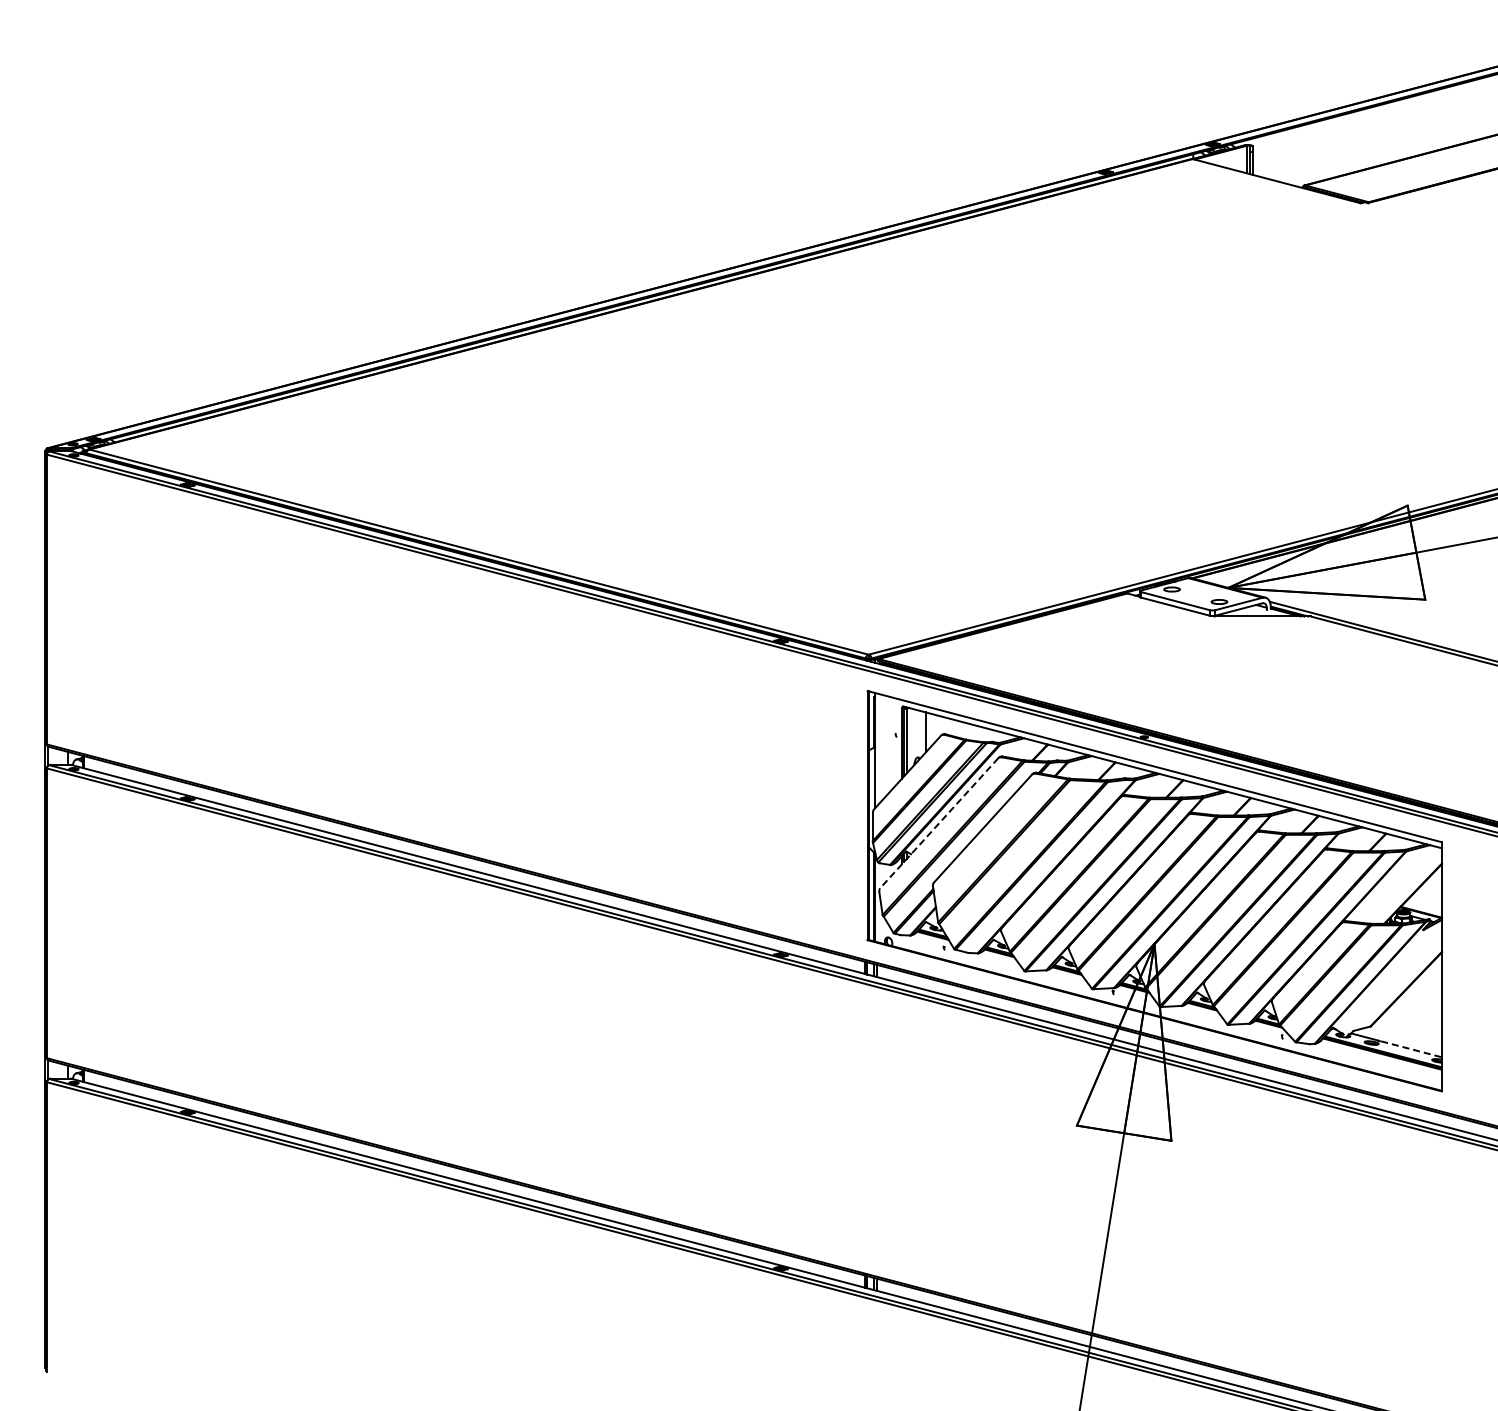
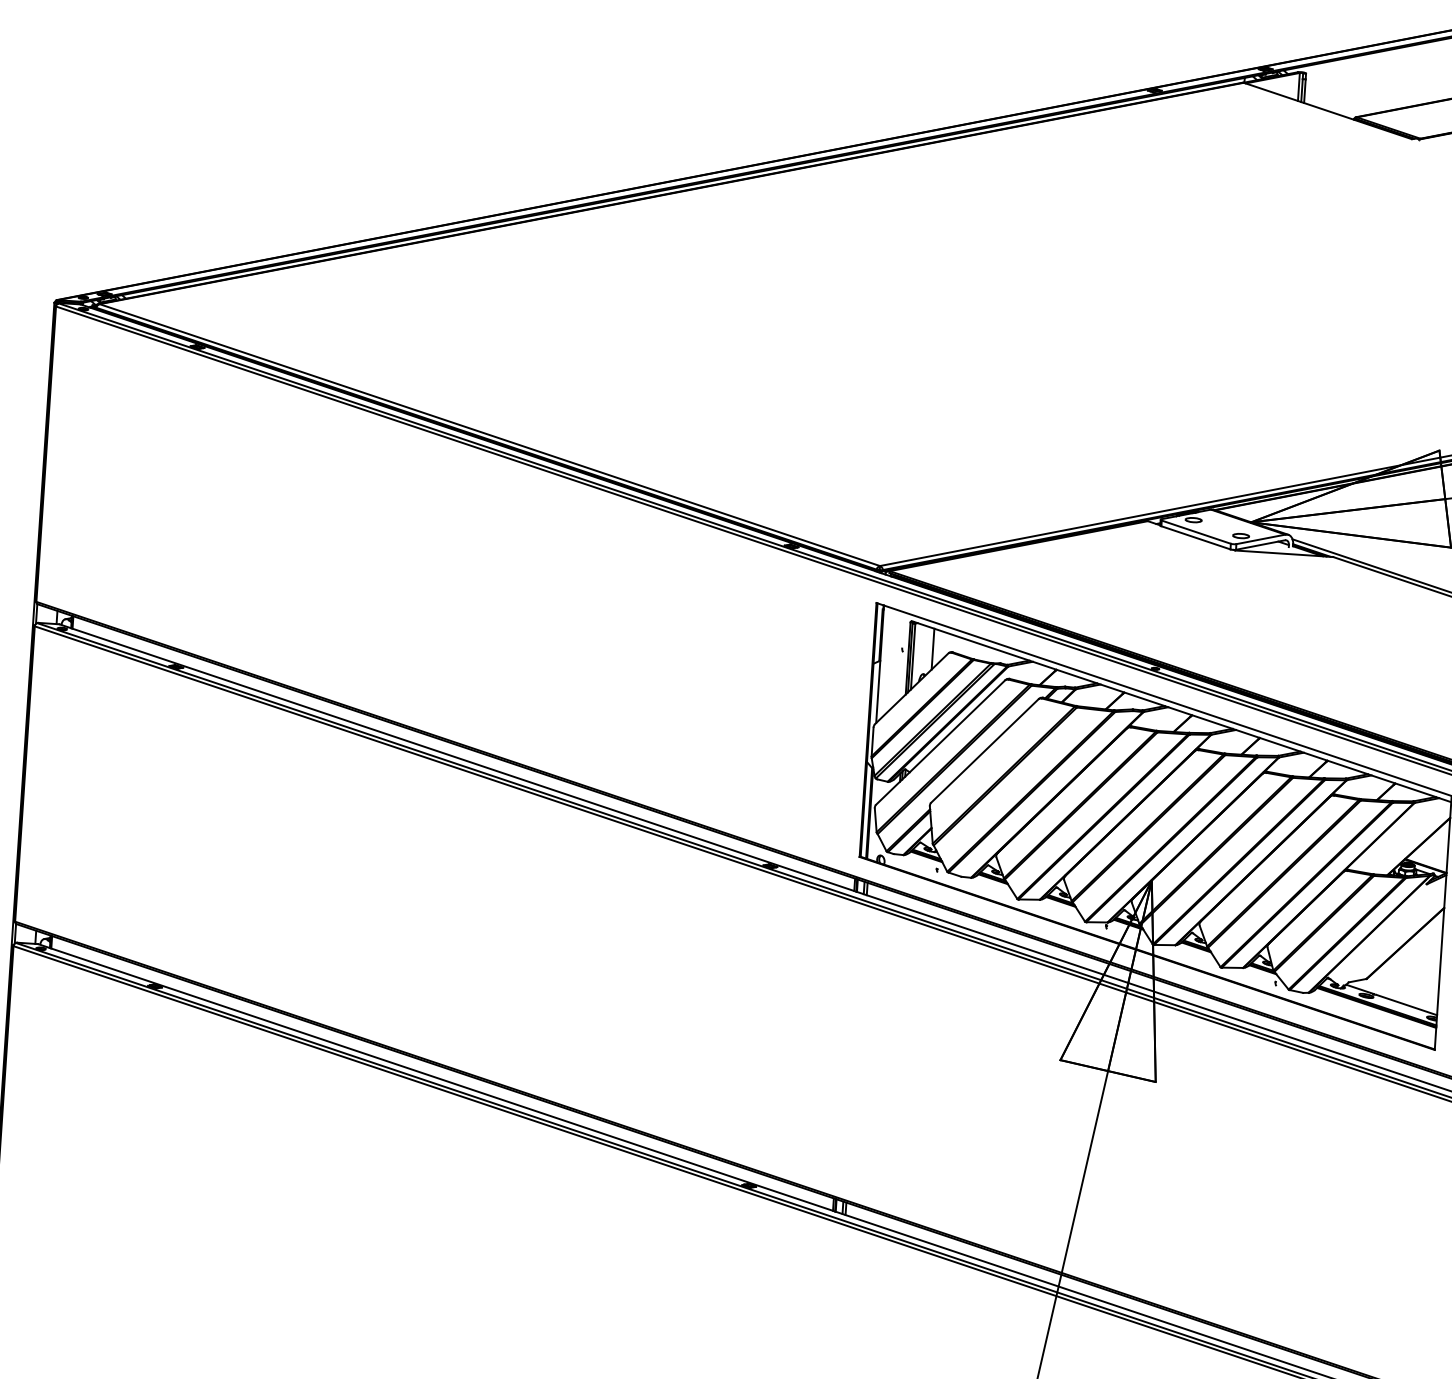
line: (939, 823) -> (940, 742), dashed -> solid
line: (1412, 1049) -> (1407, 1005), dashed -> solid

